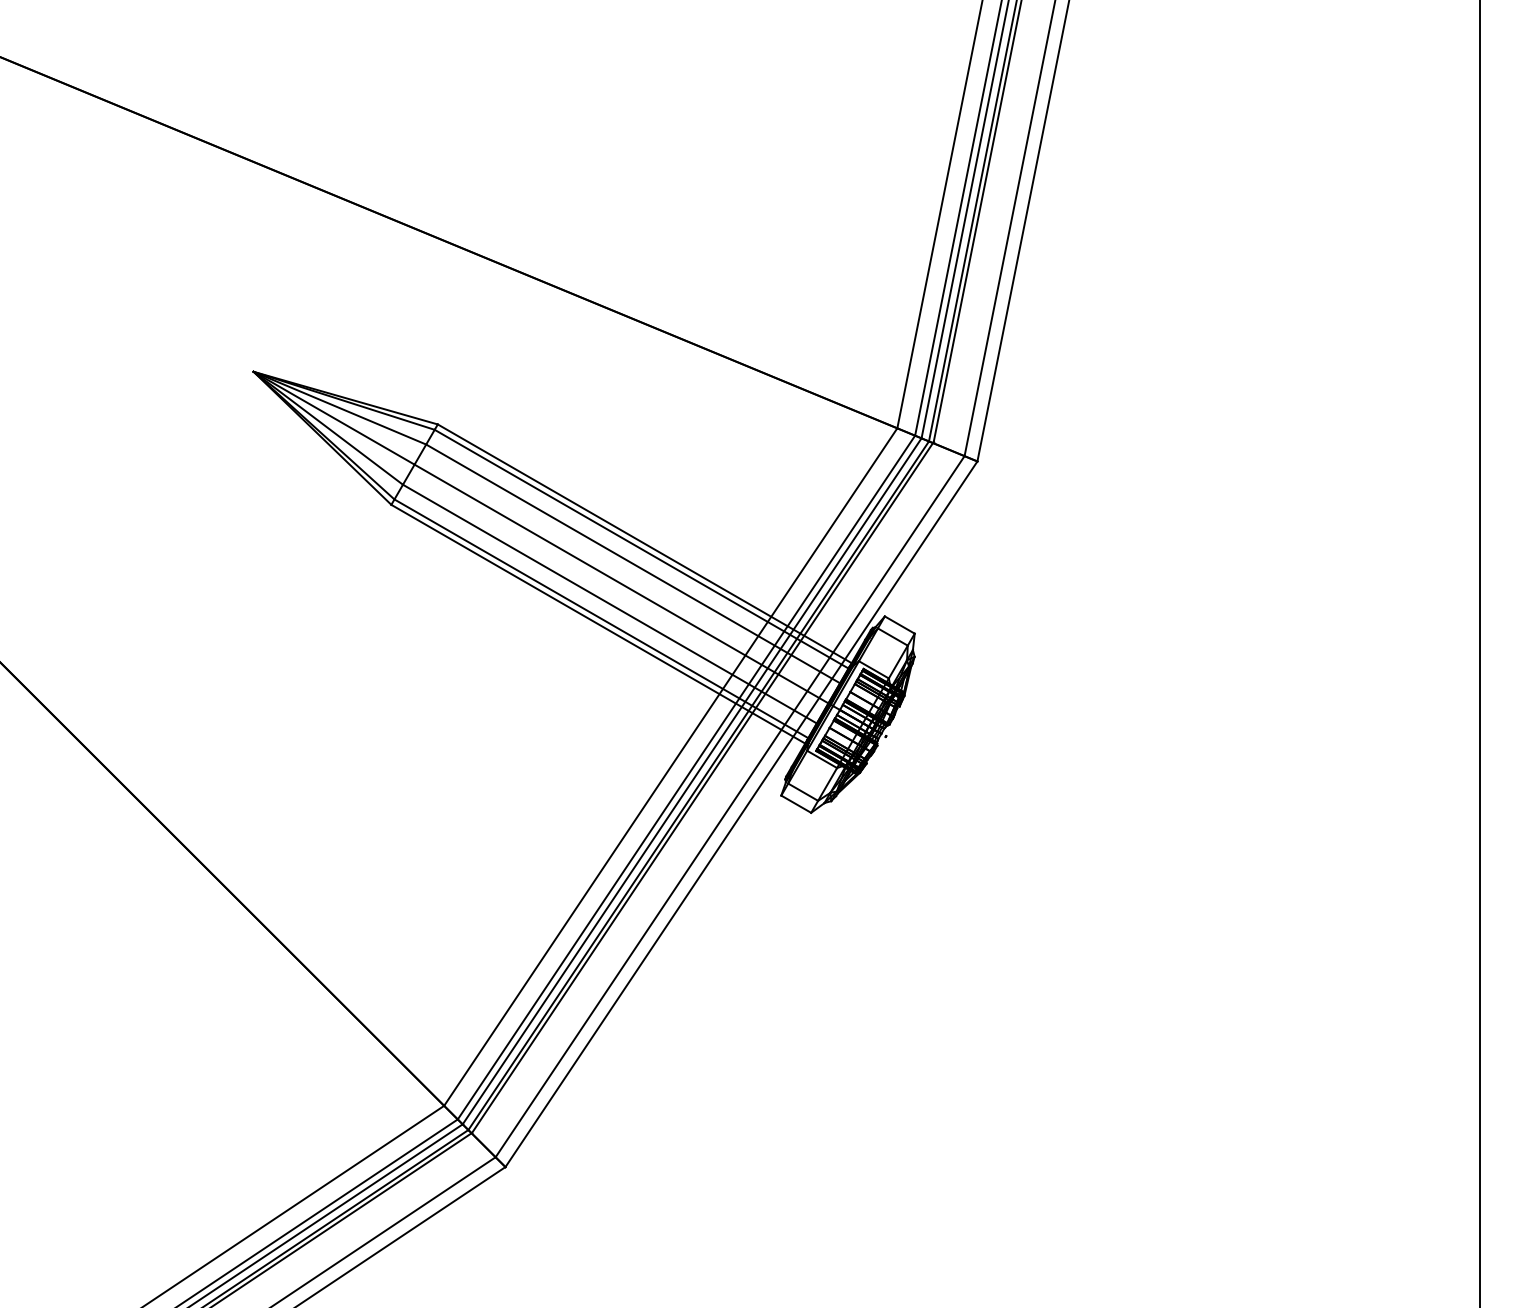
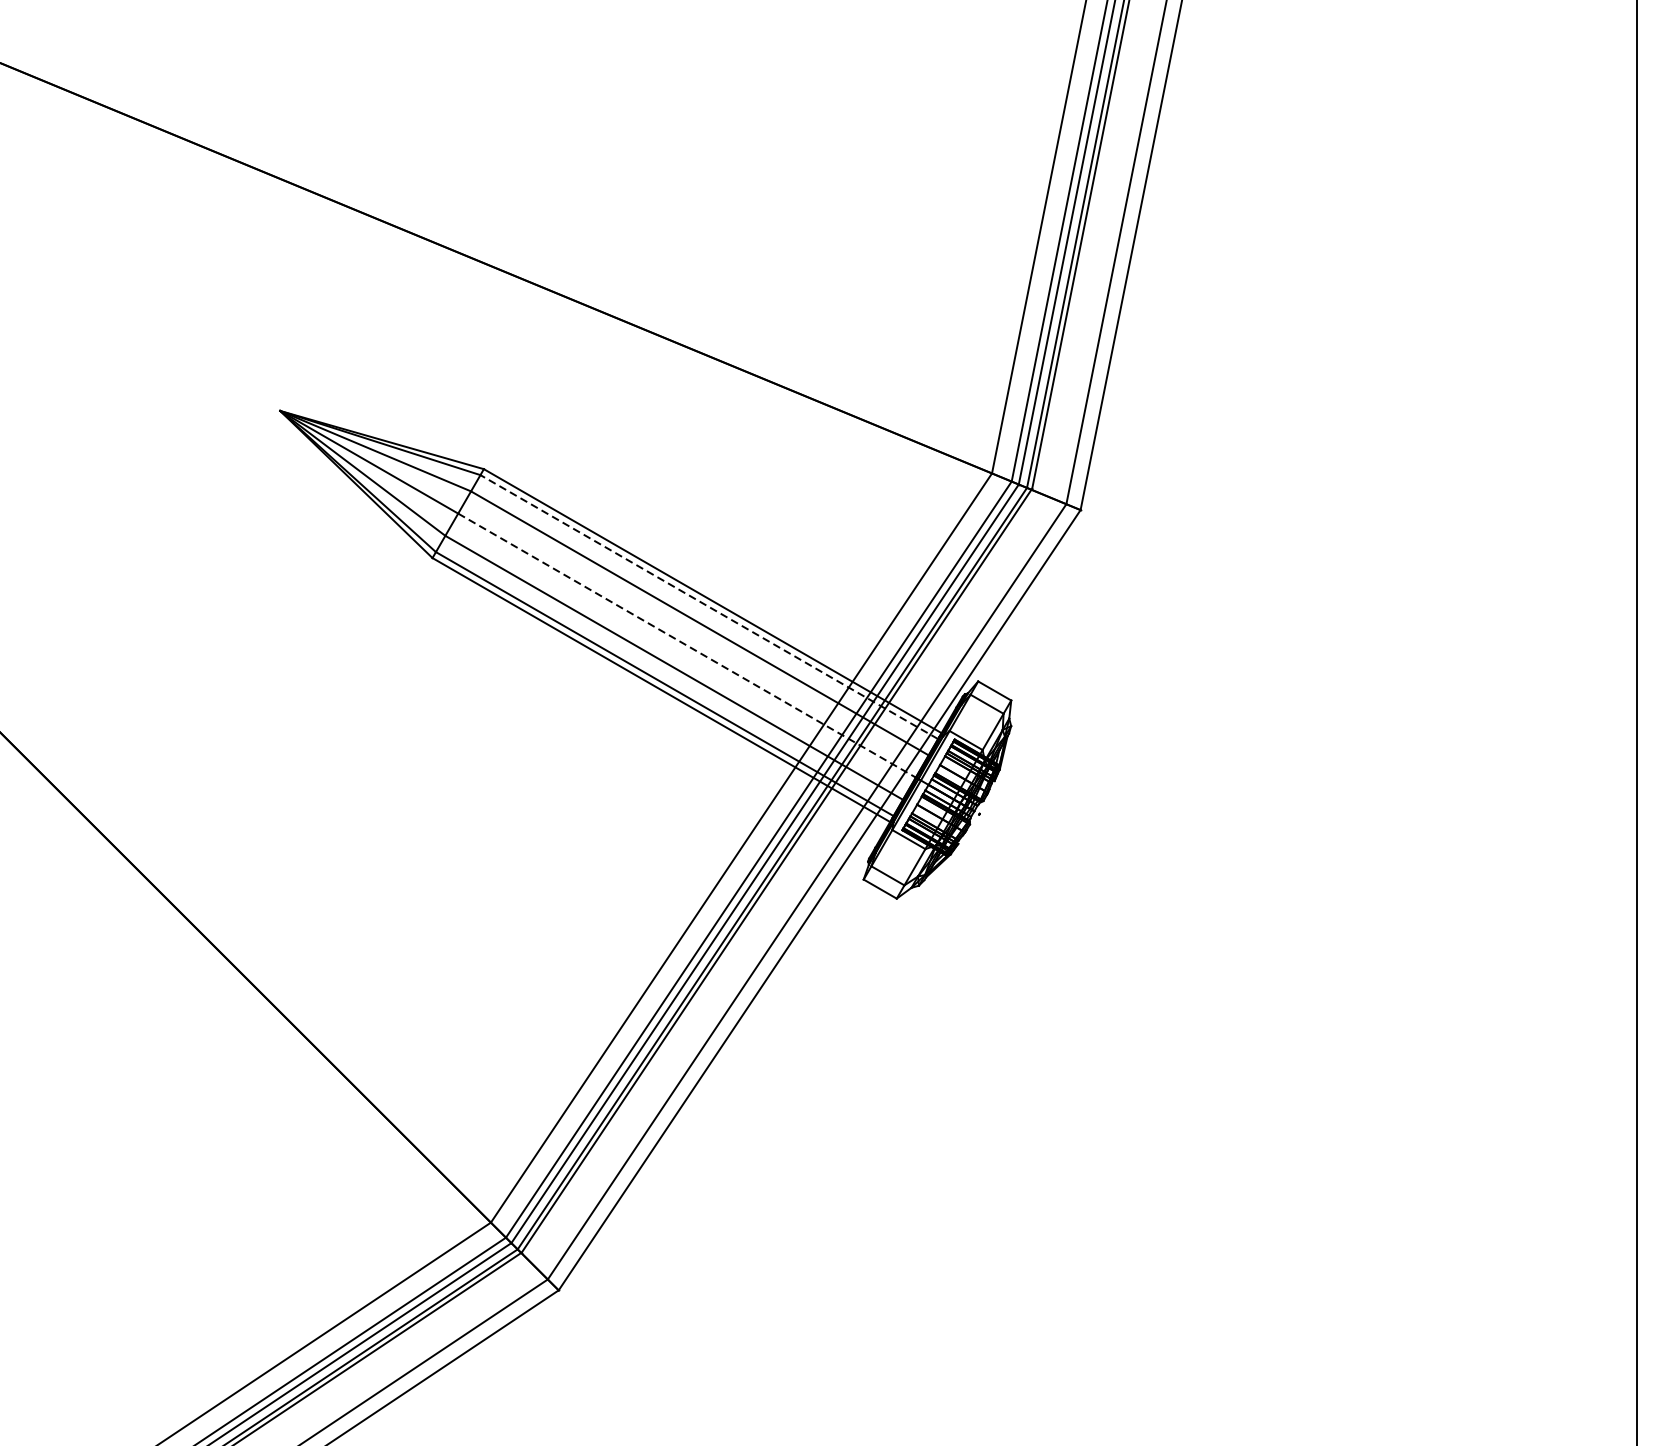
line: (641, 549) -> (709, 607), solid -> dashed
line: (621, 584) -> (687, 646), solid -> dashed

